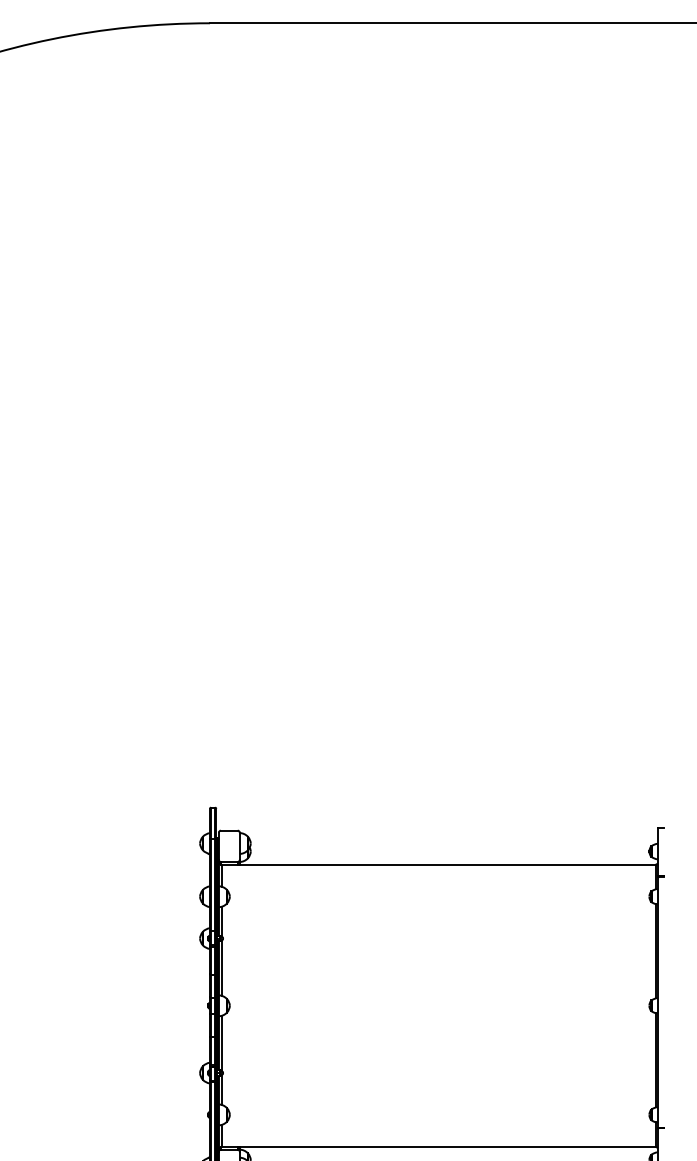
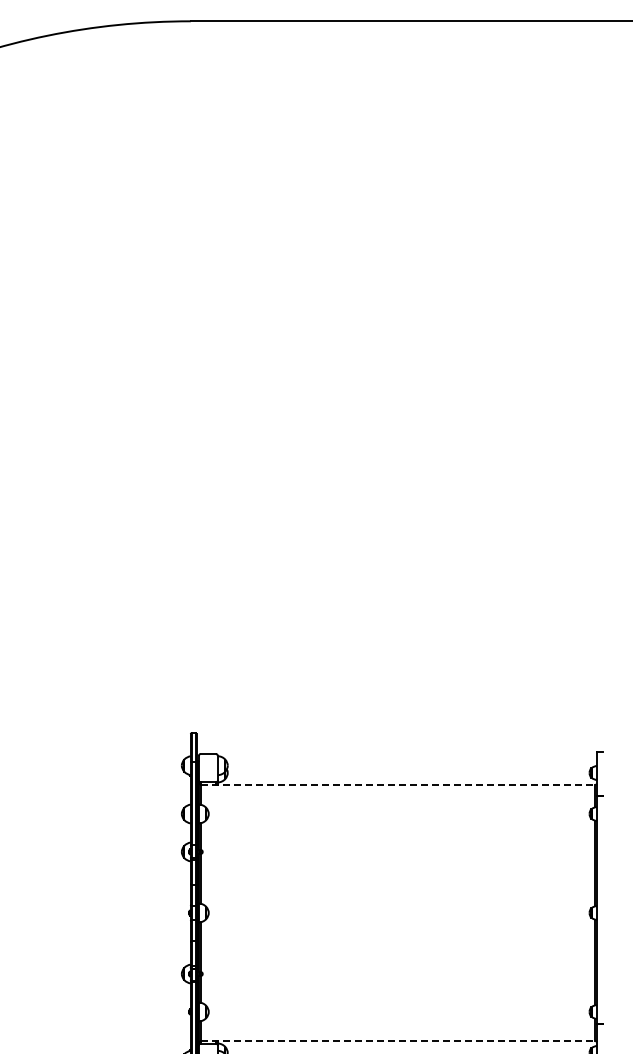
line: (438, 864) -> (398, 784), solid -> dashed
line: (438, 1147) -> (398, 1041), solid -> dashed

